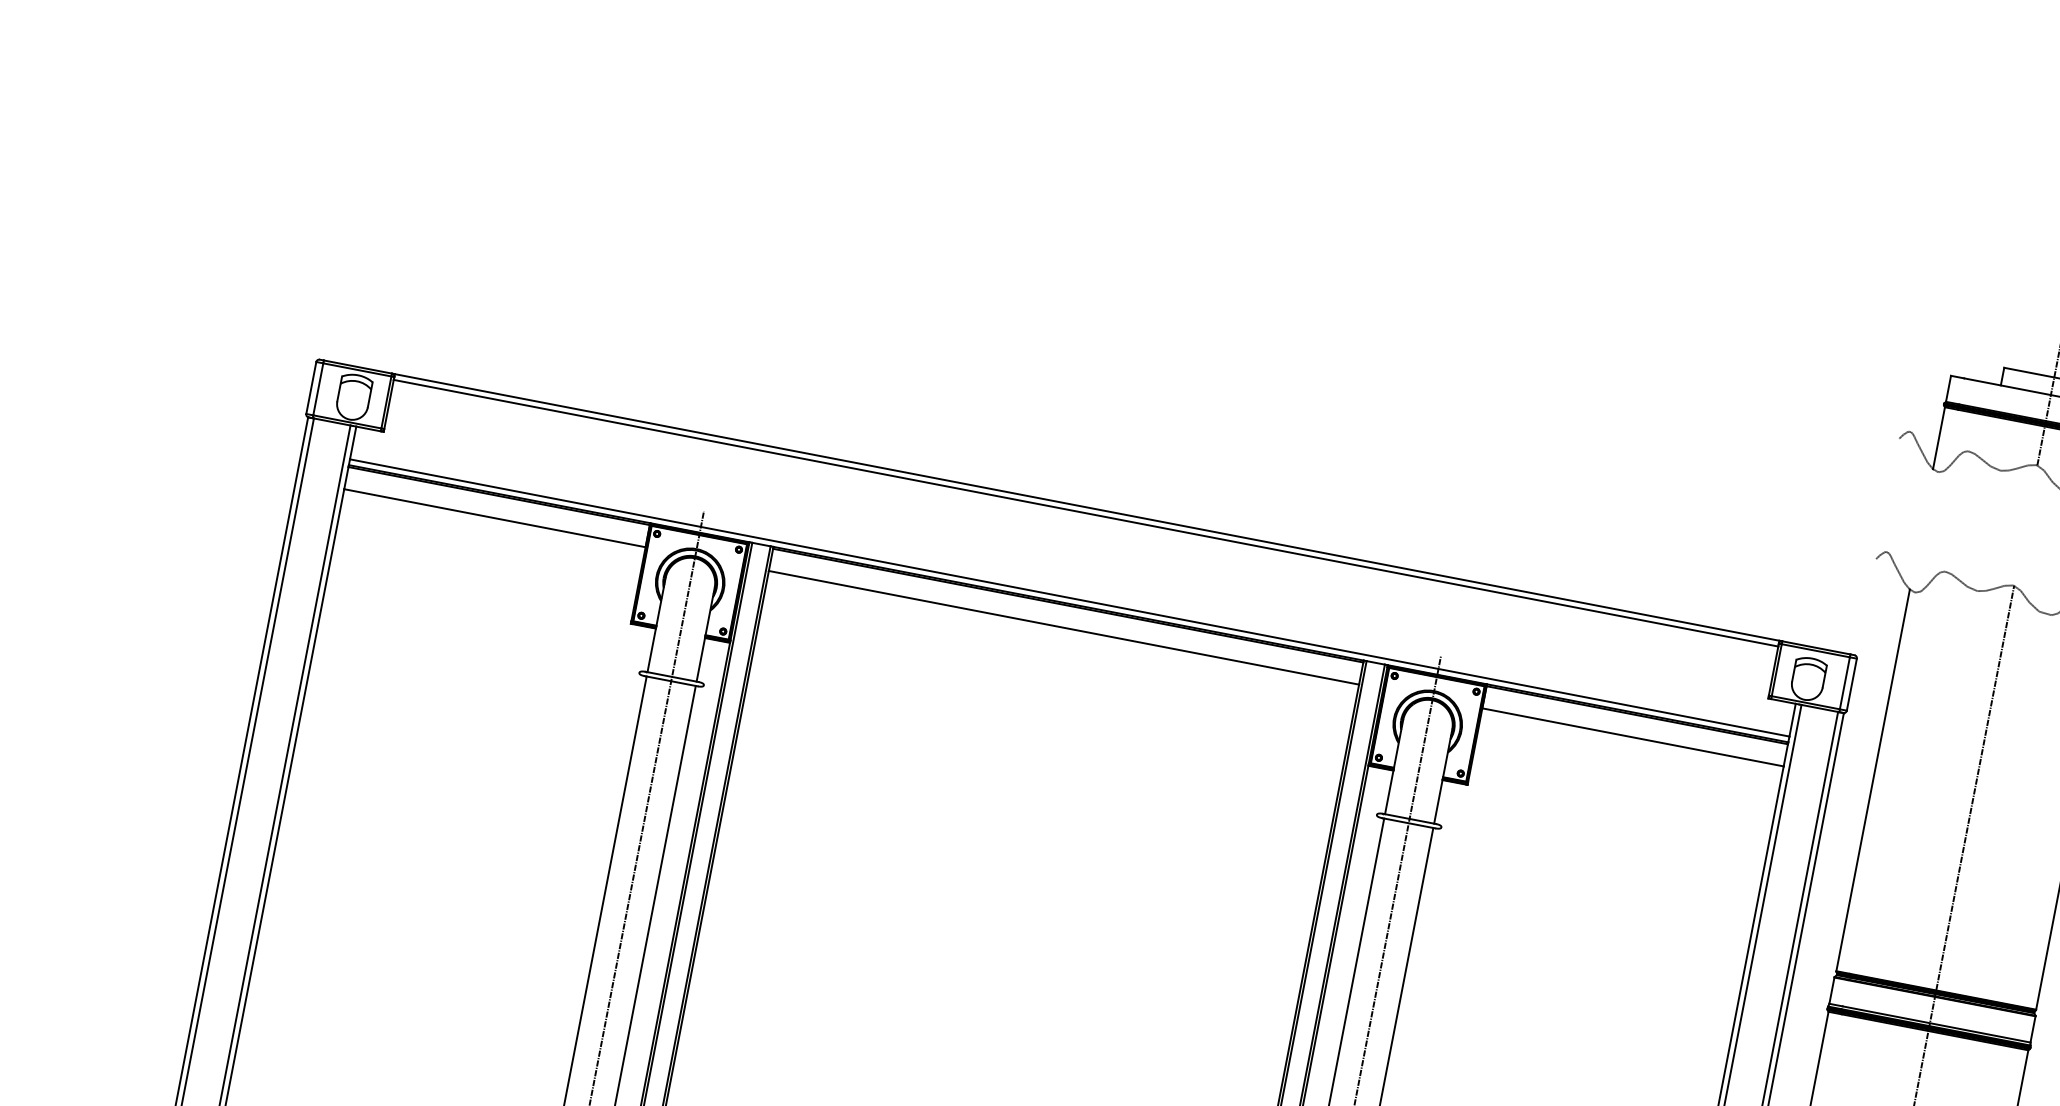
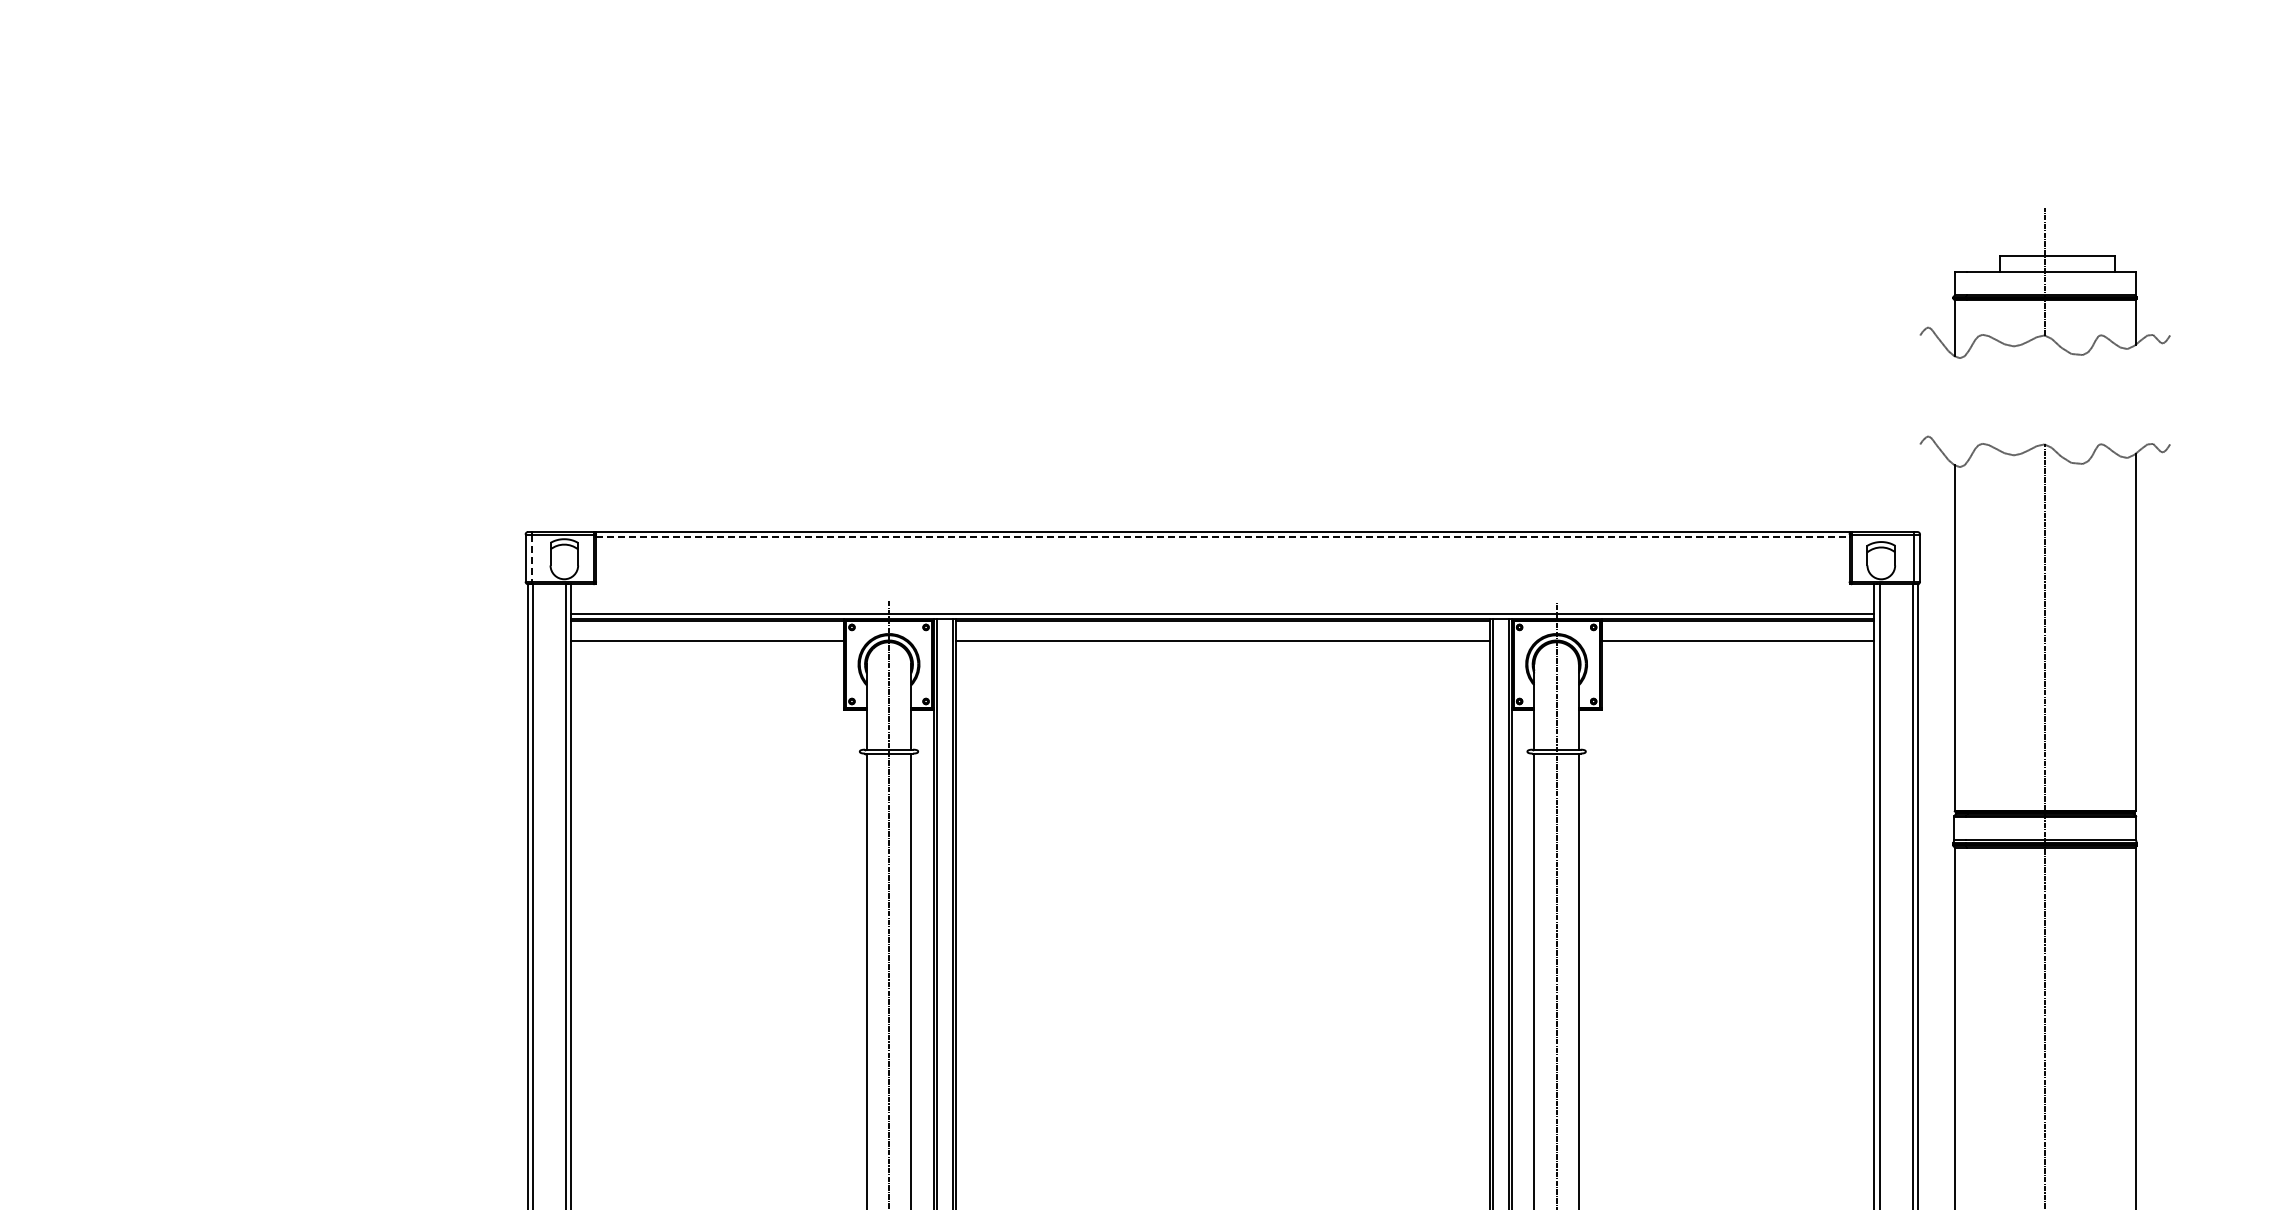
line: (317, 389) -> (531, 558), solid -> dashed
line: (1085, 513) -> (1222, 537), solid -> dashed

